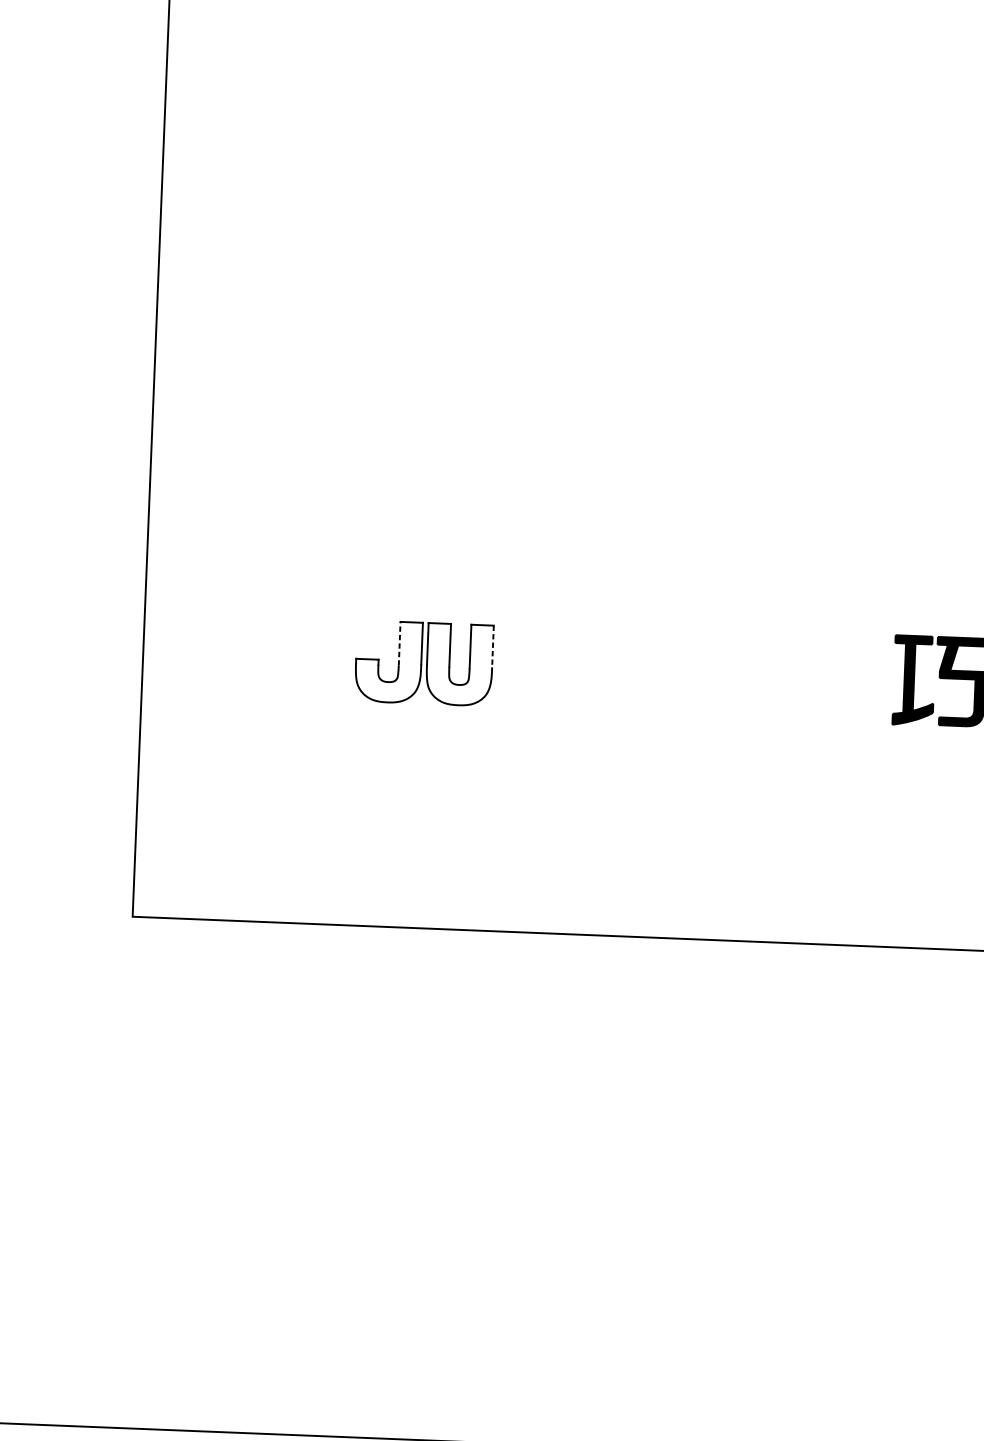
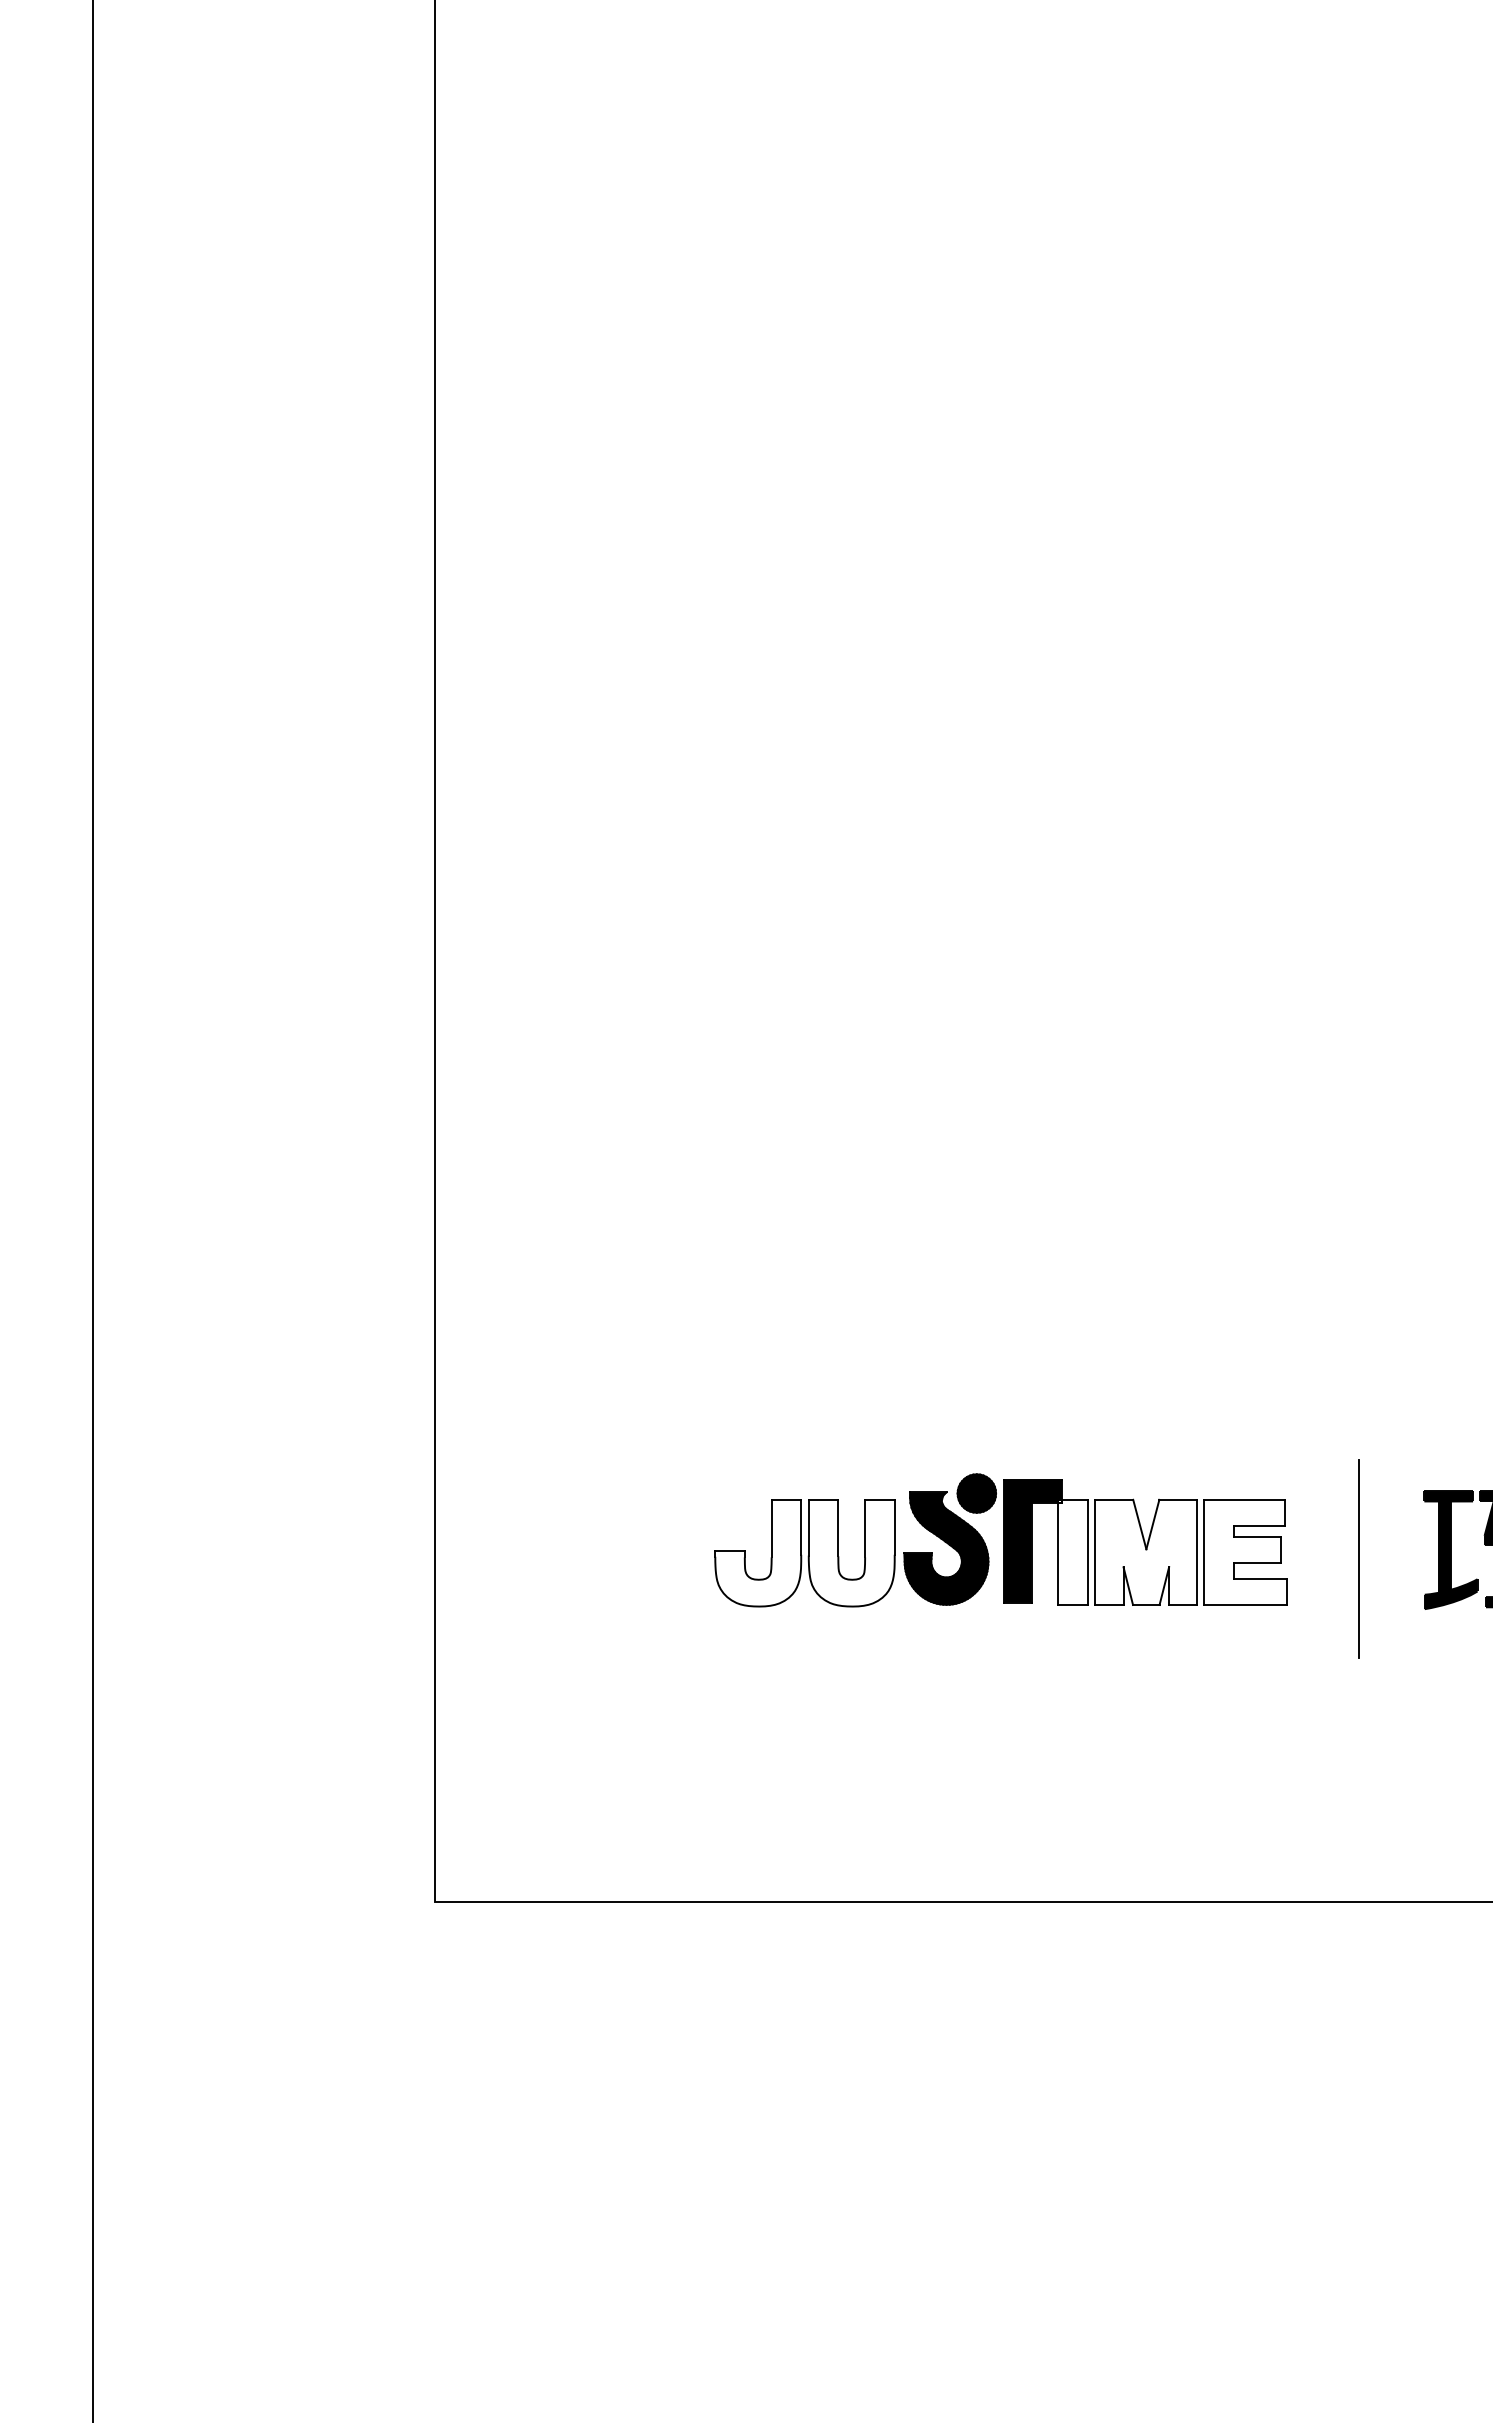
line: (399, 643) -> (771, 1528), dashed -> solid
line: (492, 646) -> (894, 1527), dashed -> solid
part: (644, 661) -> (1095, 1539), added
line: (844, 684) -> (1359, 1558), added

